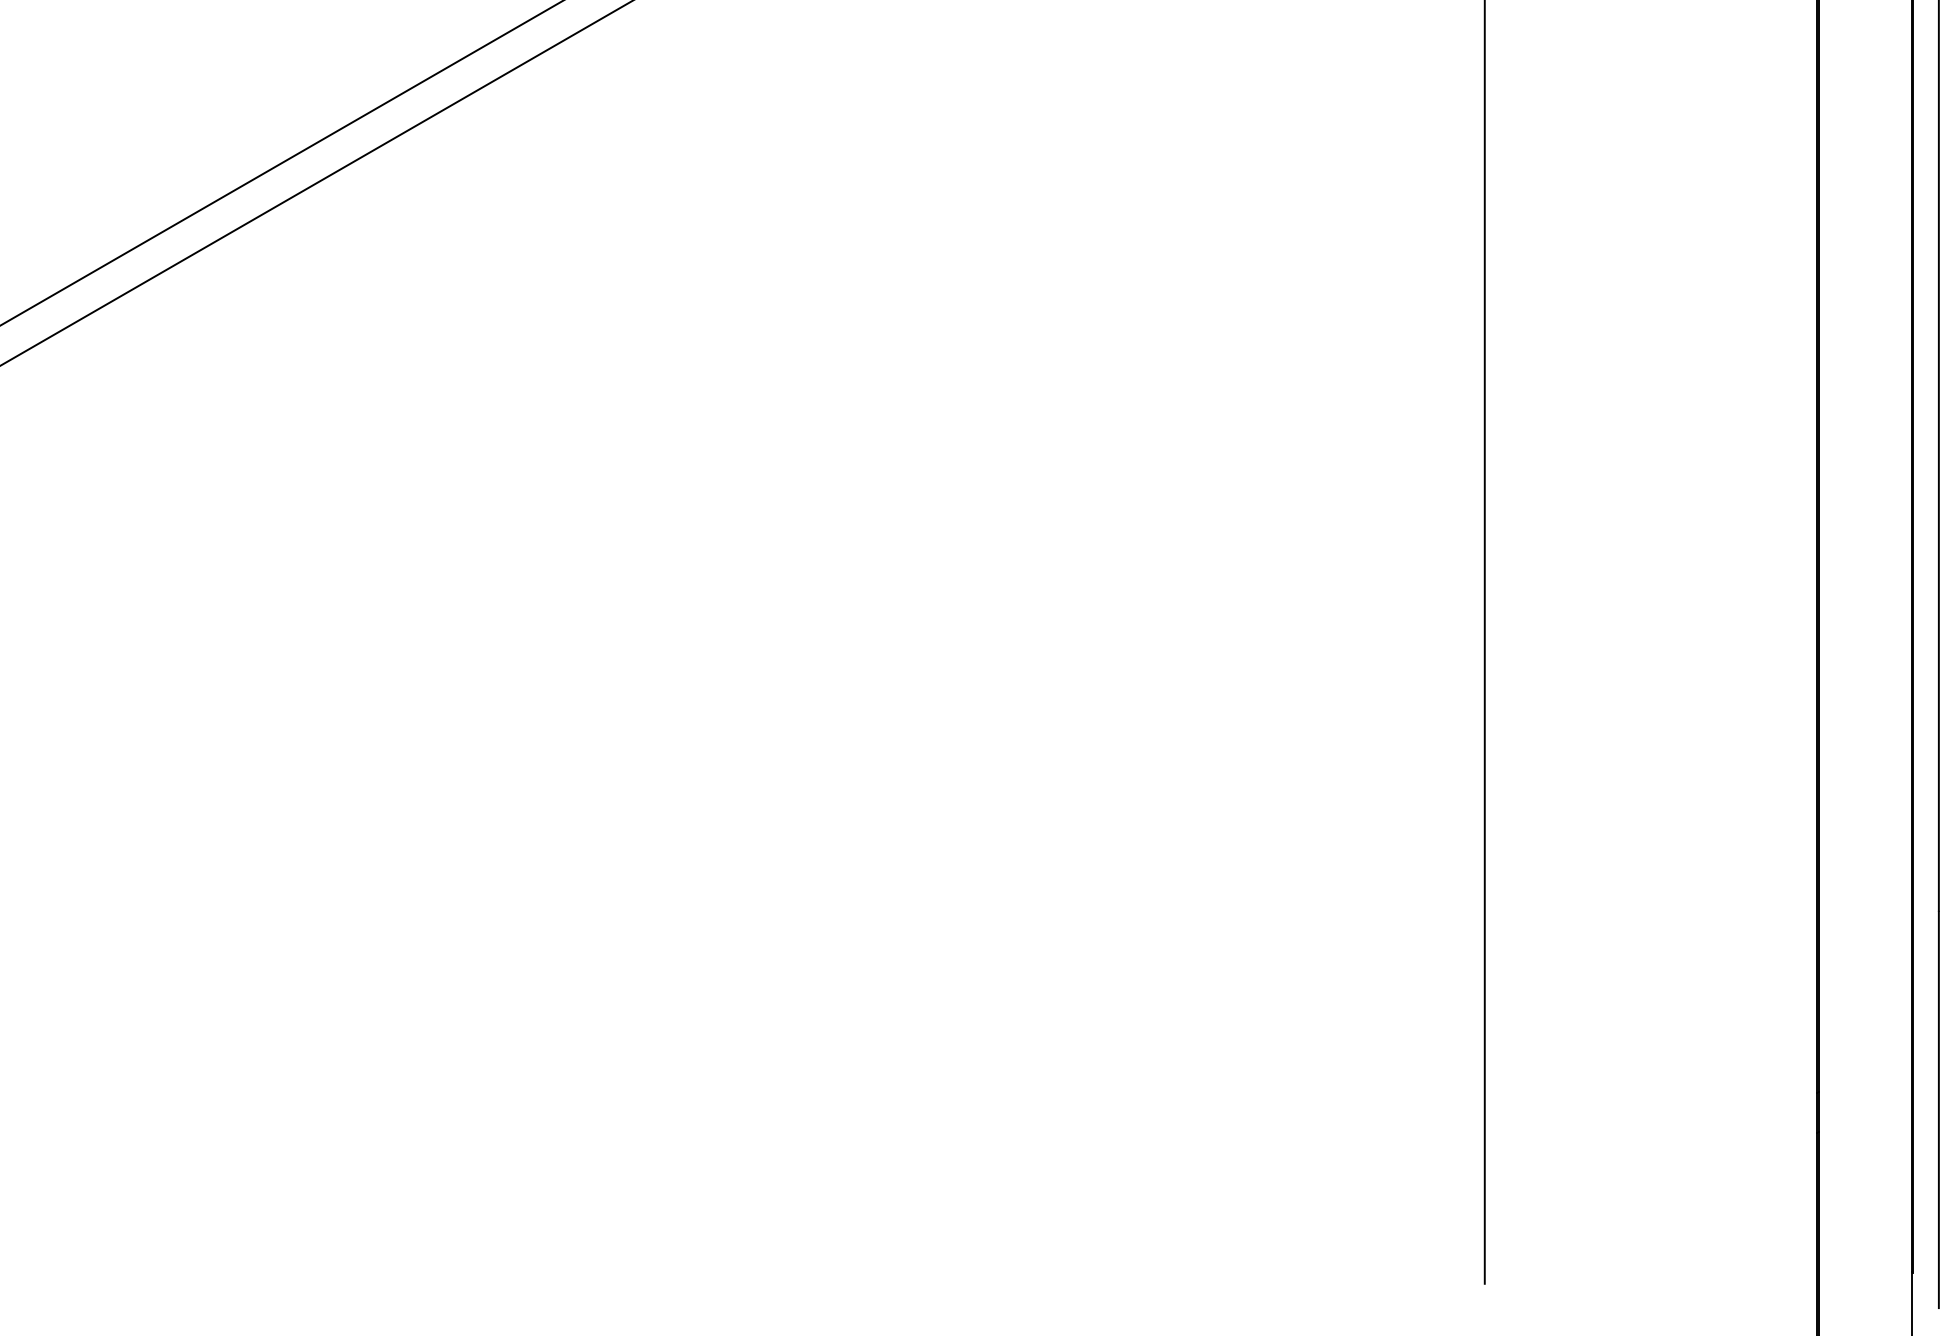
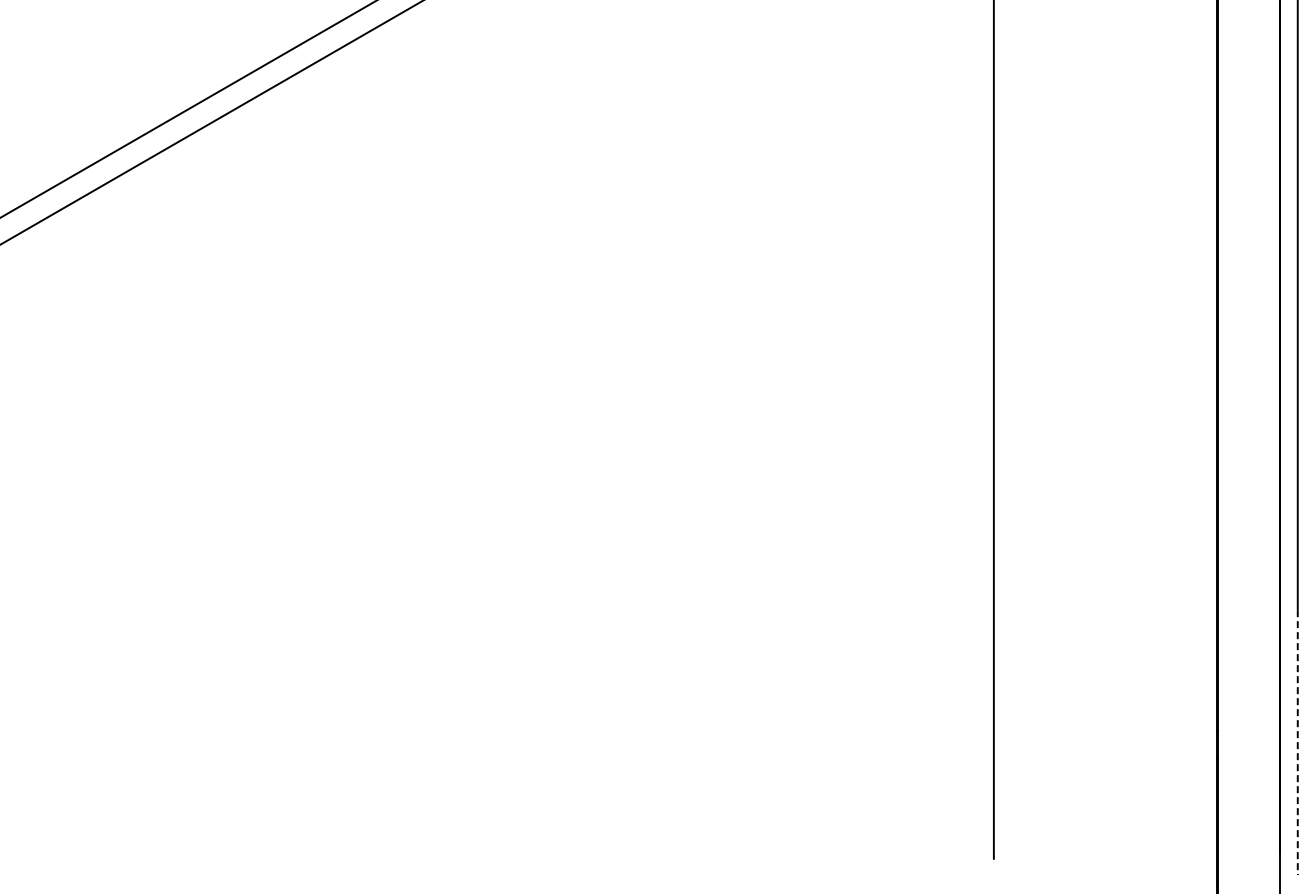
line: (1938, 1109) -> (1297, 742), solid -> dashed

